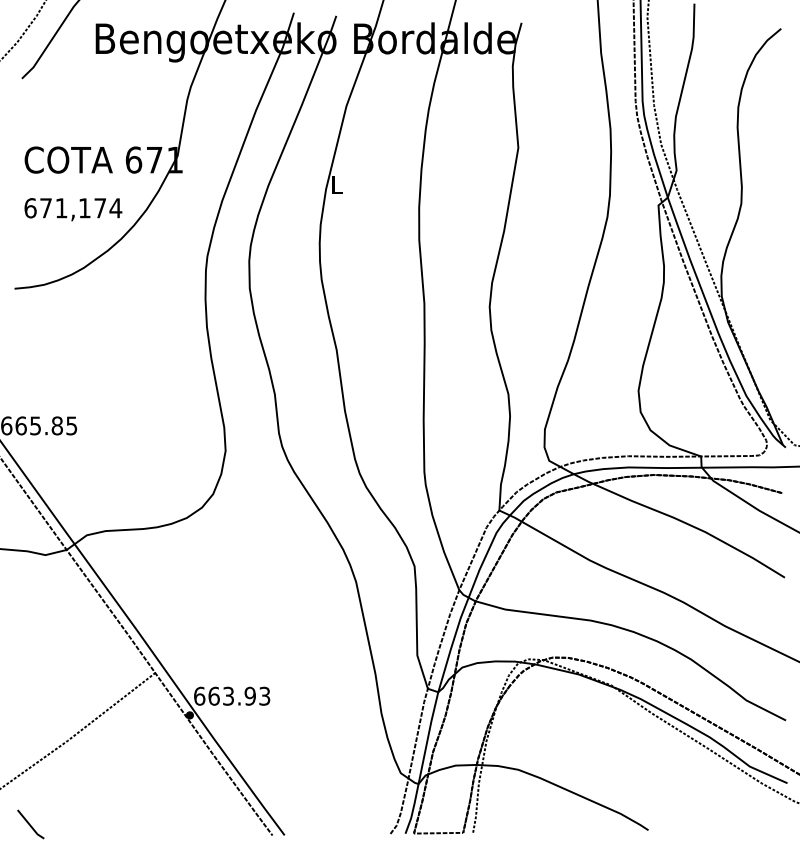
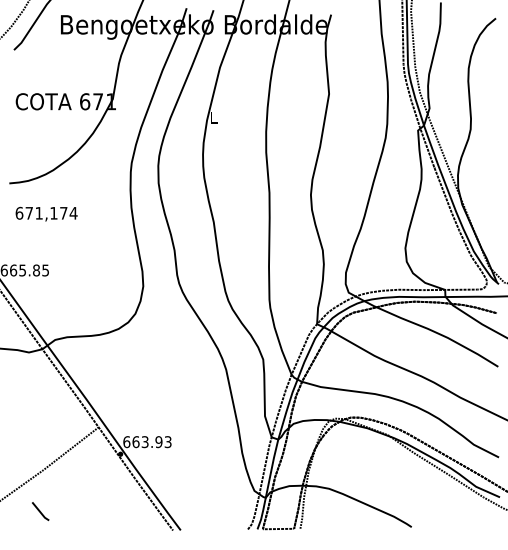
text: (73, 208) -> (46, 213), moved
line: (30, 824) -> (40, 511), moved

